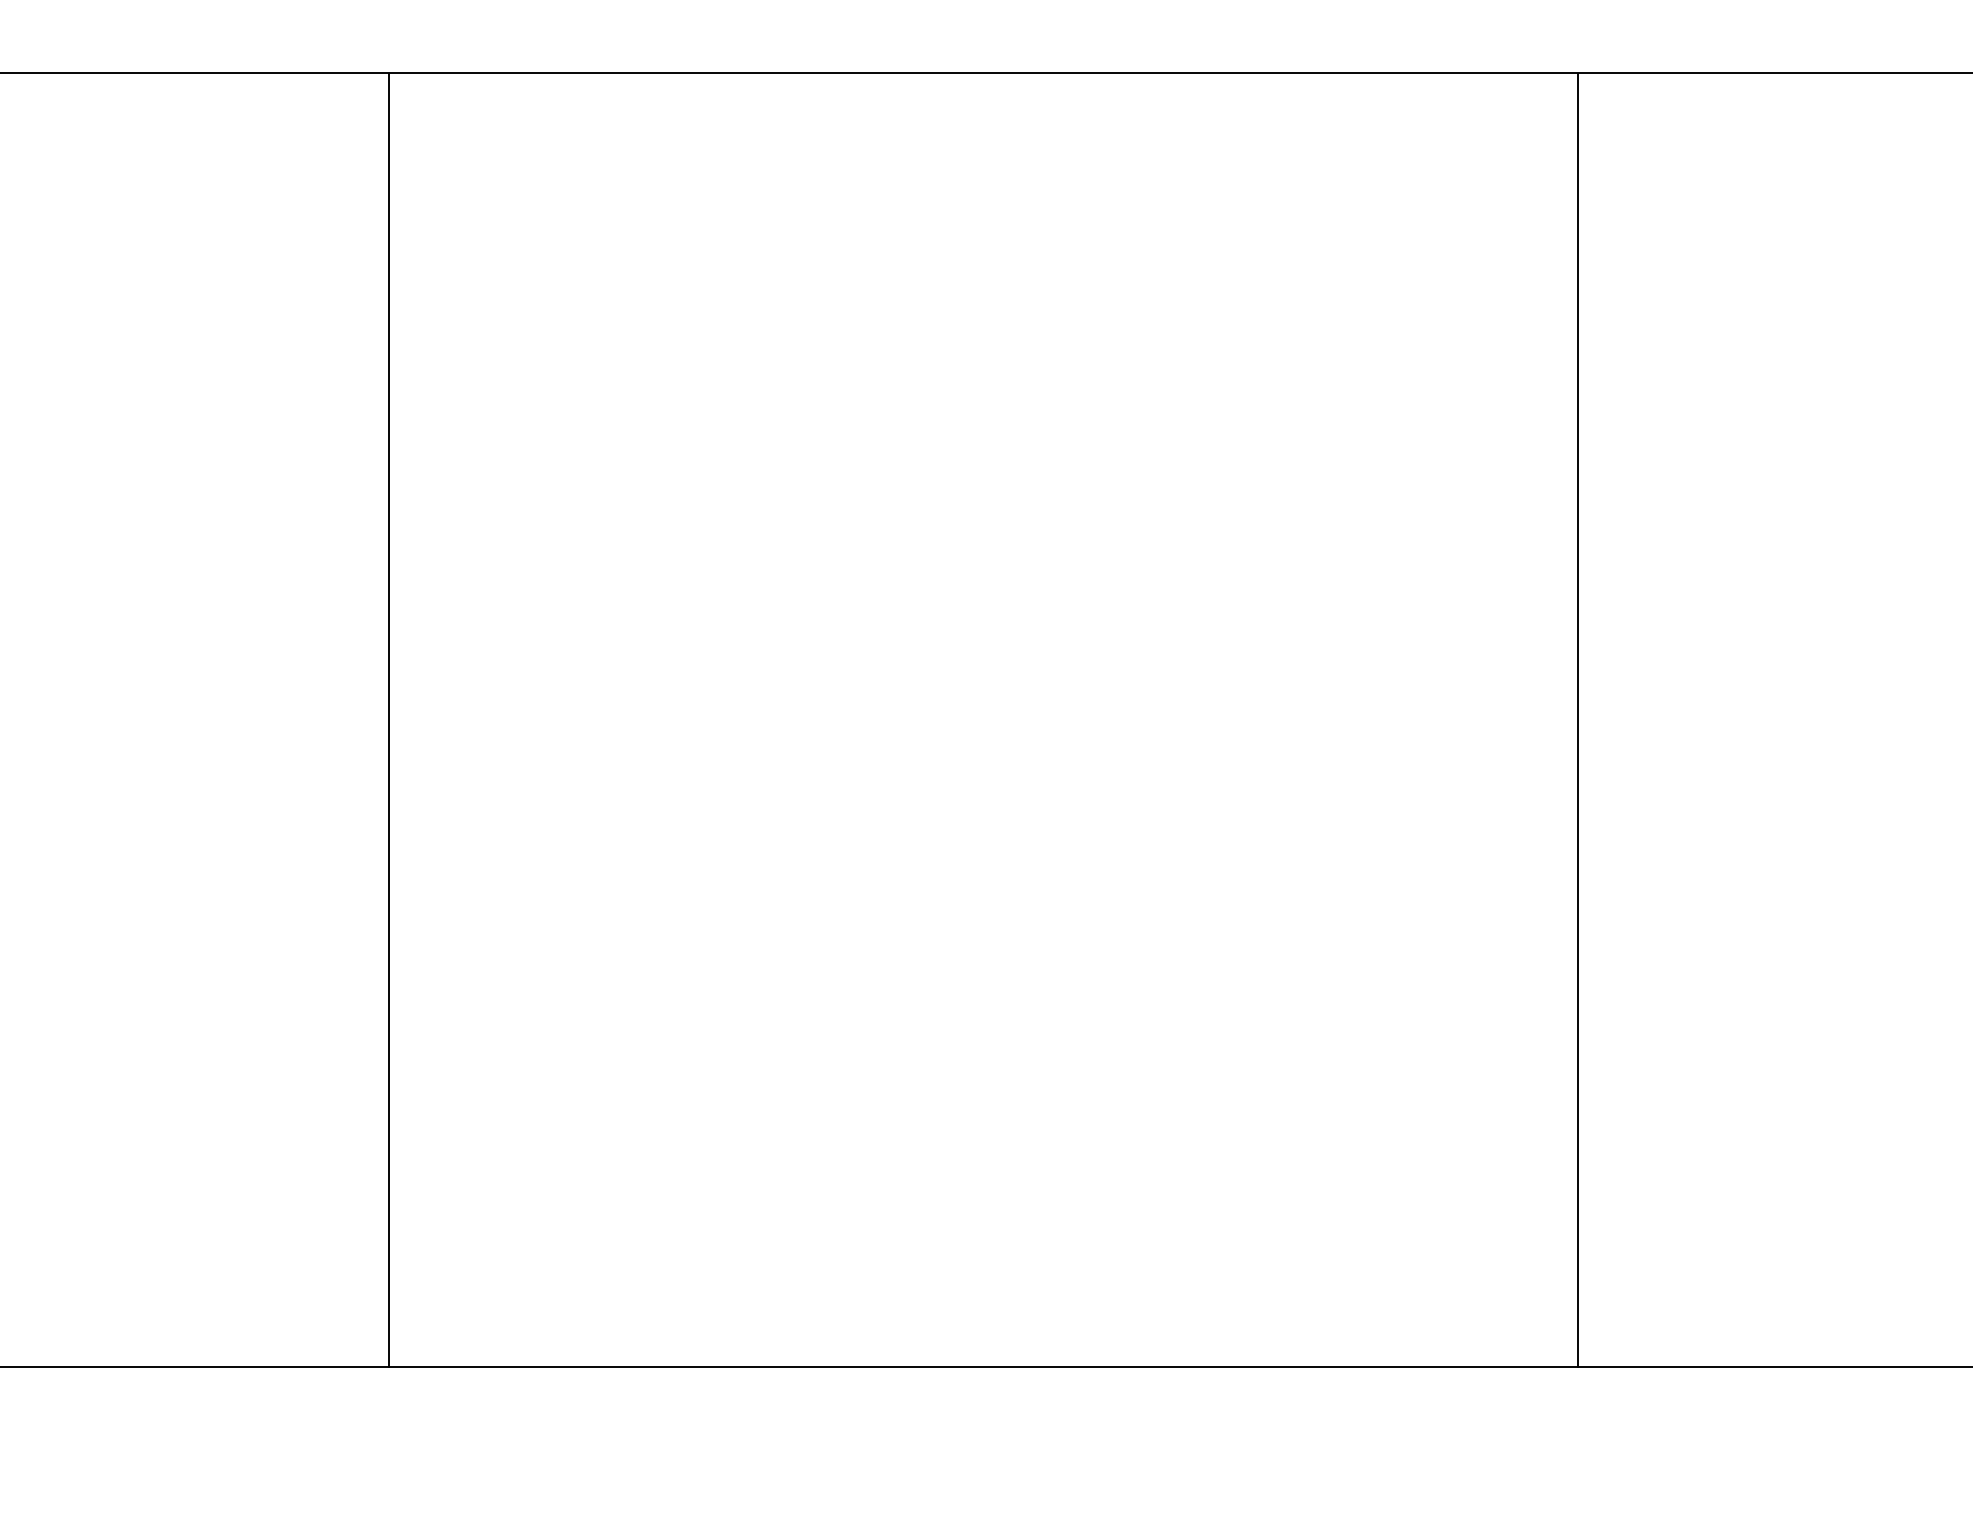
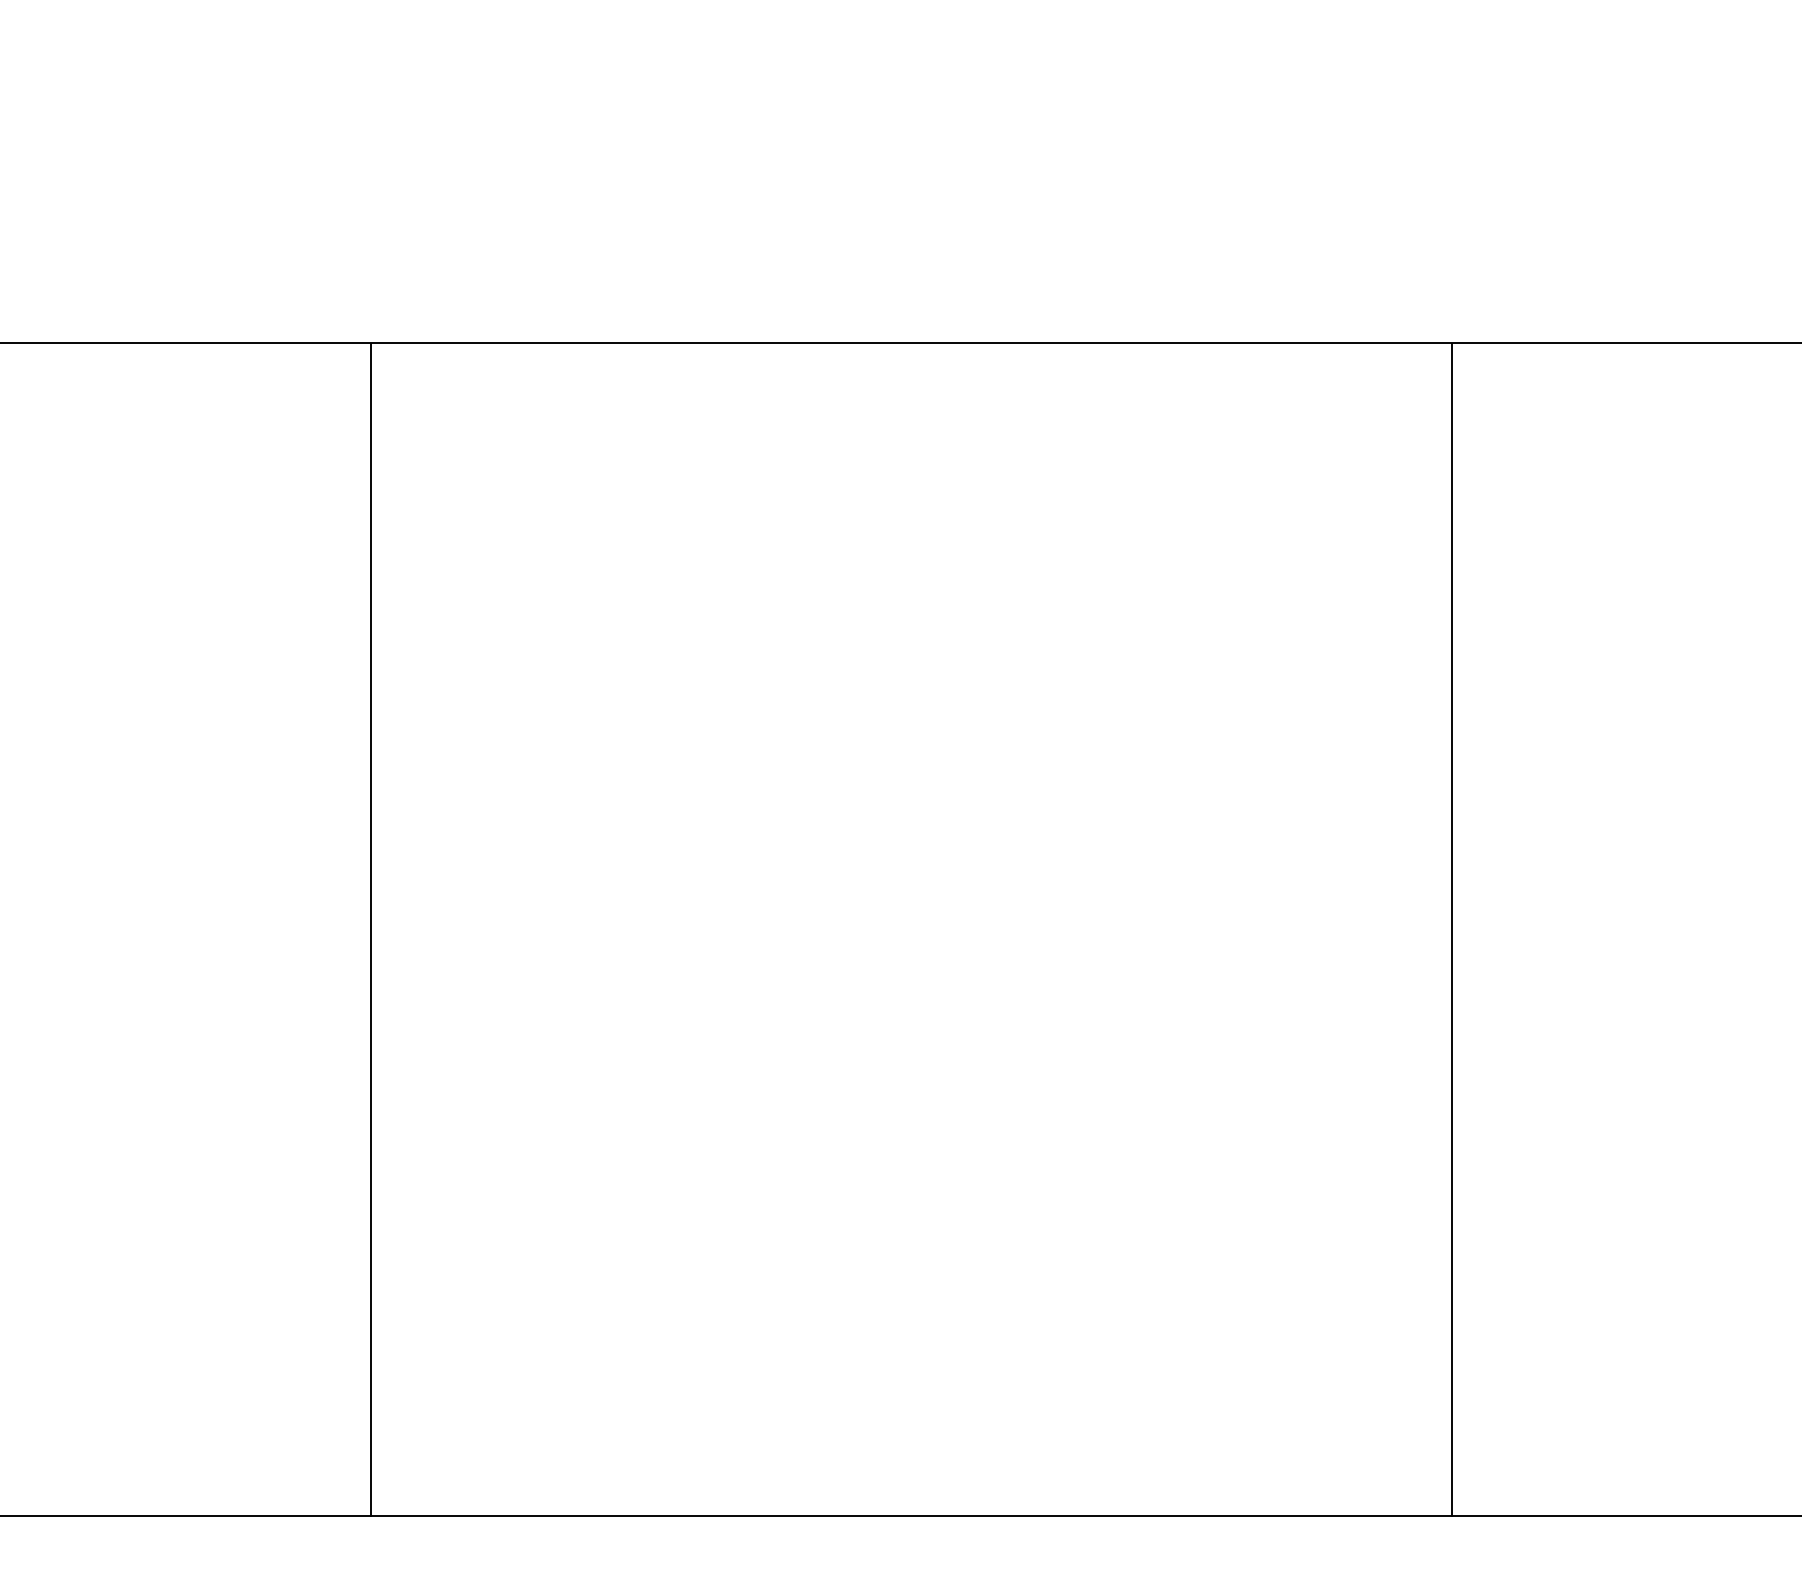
line: (389, 719) -> (371, 929), moved
line: (1578, 719) -> (1452, 929), moved

